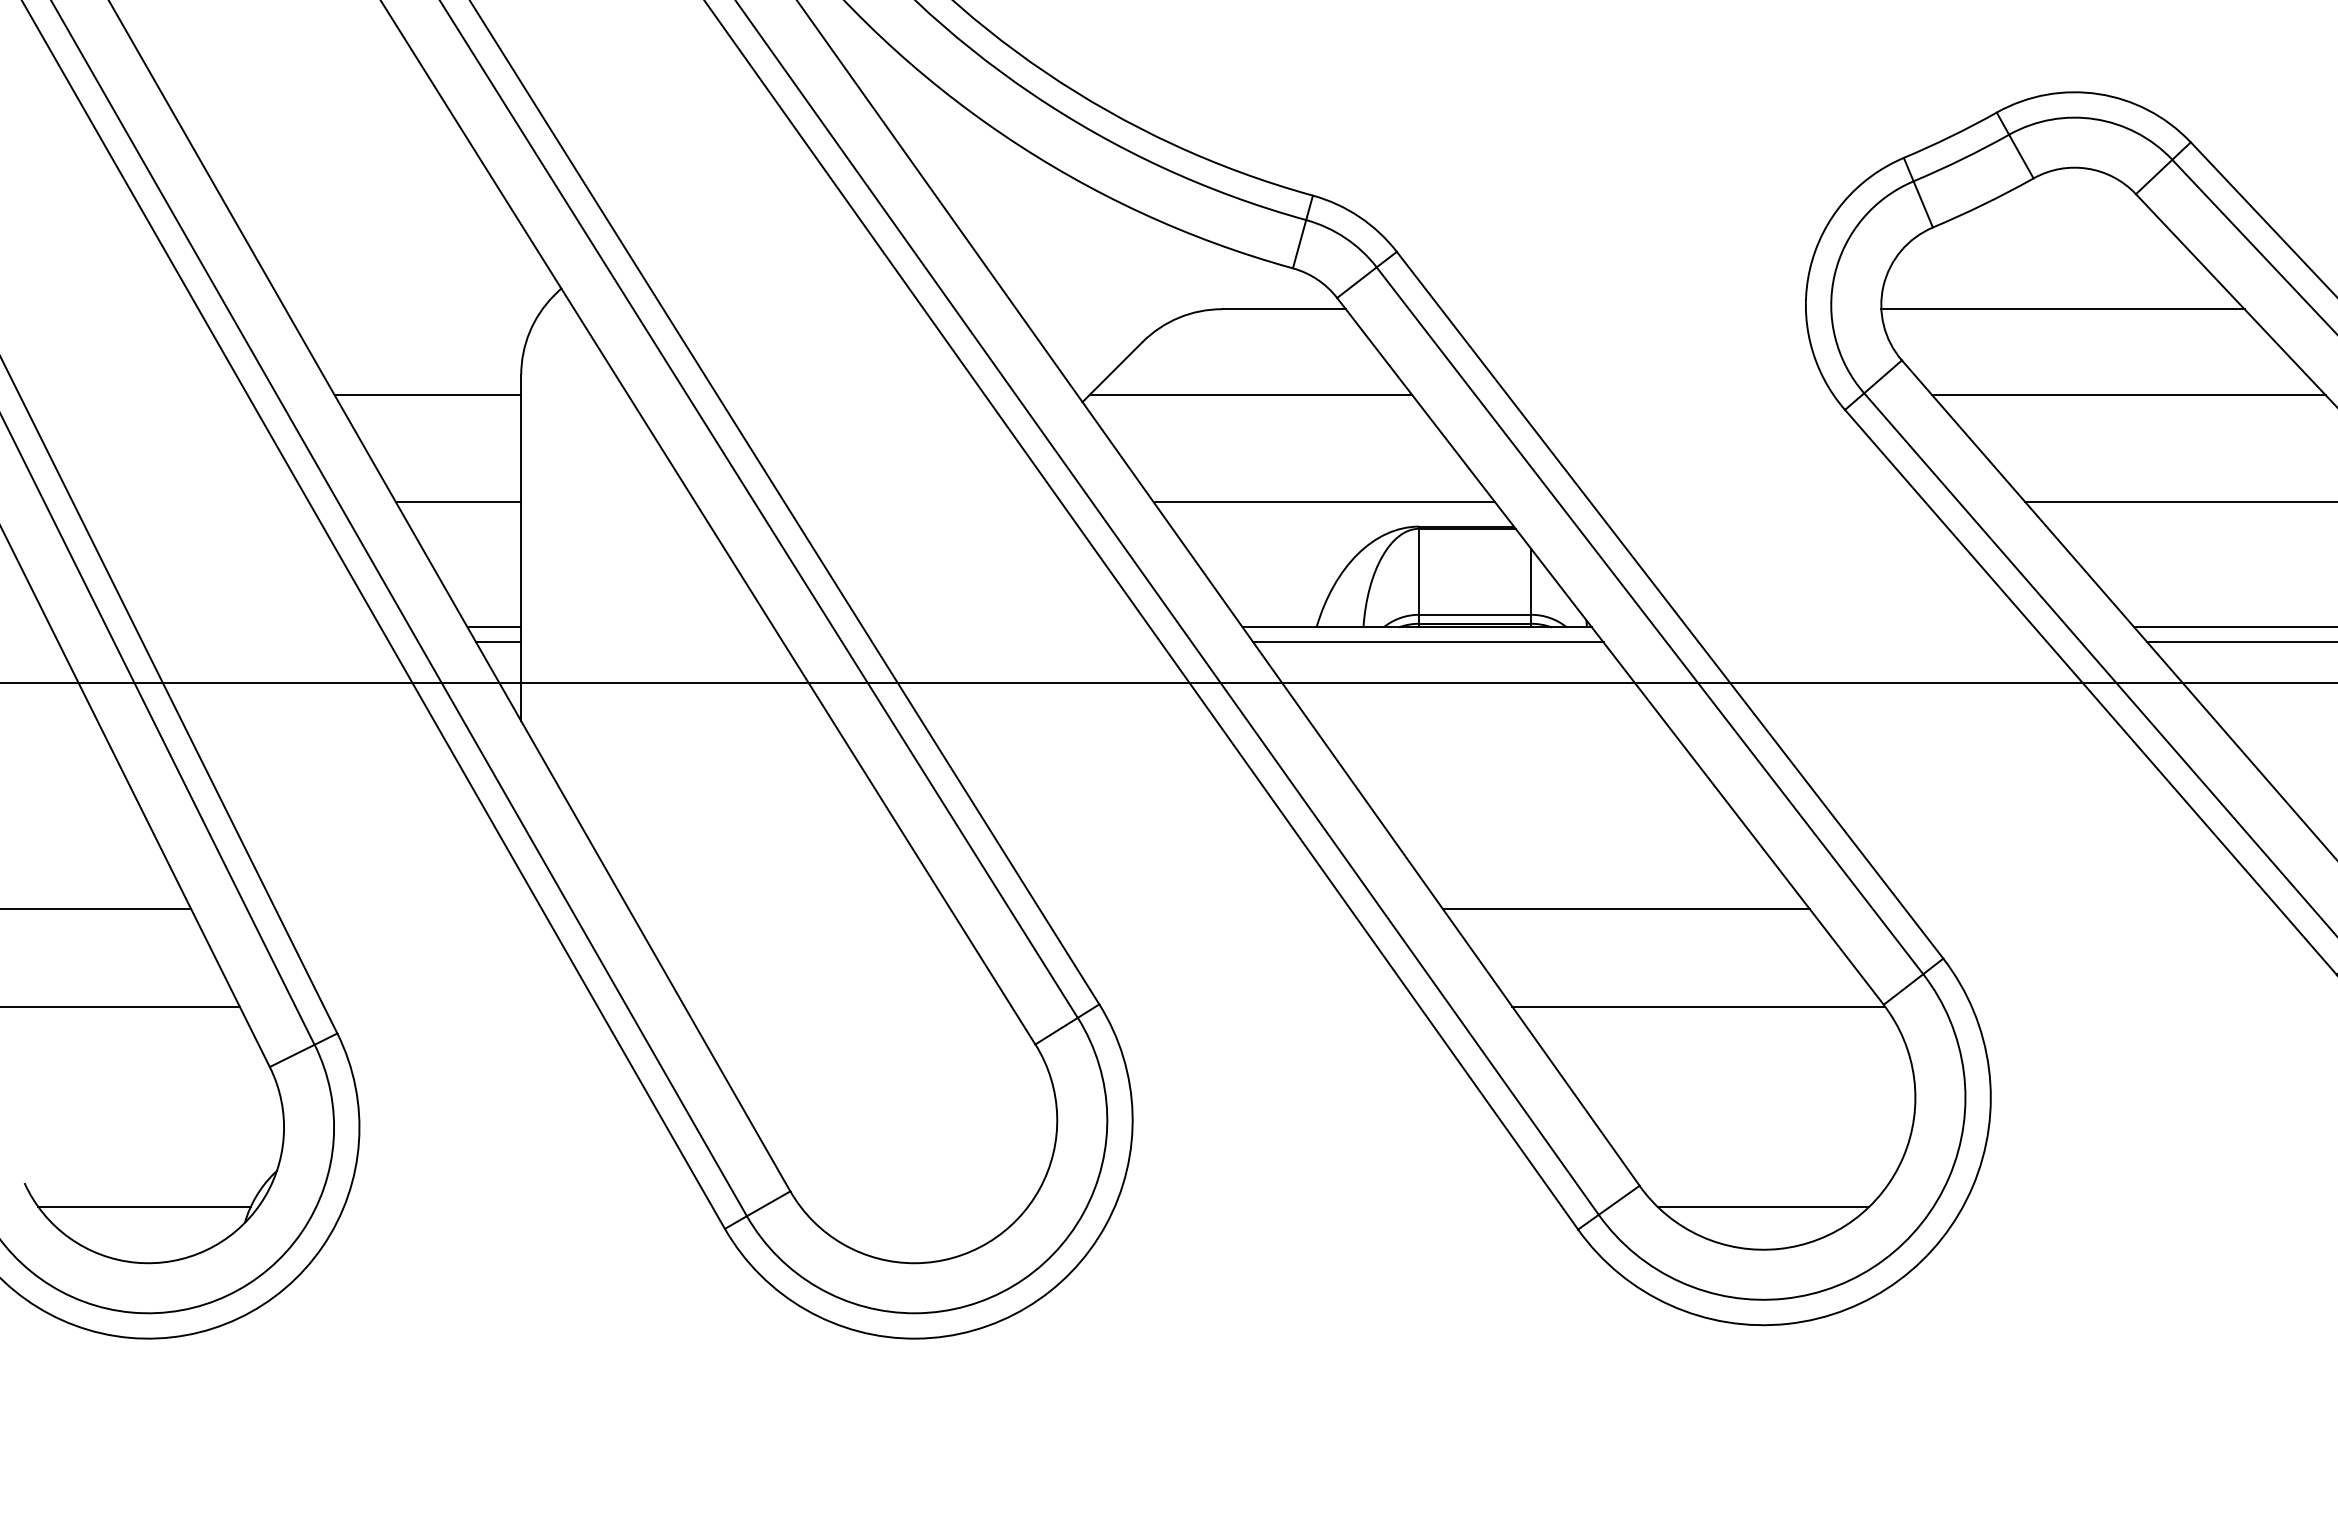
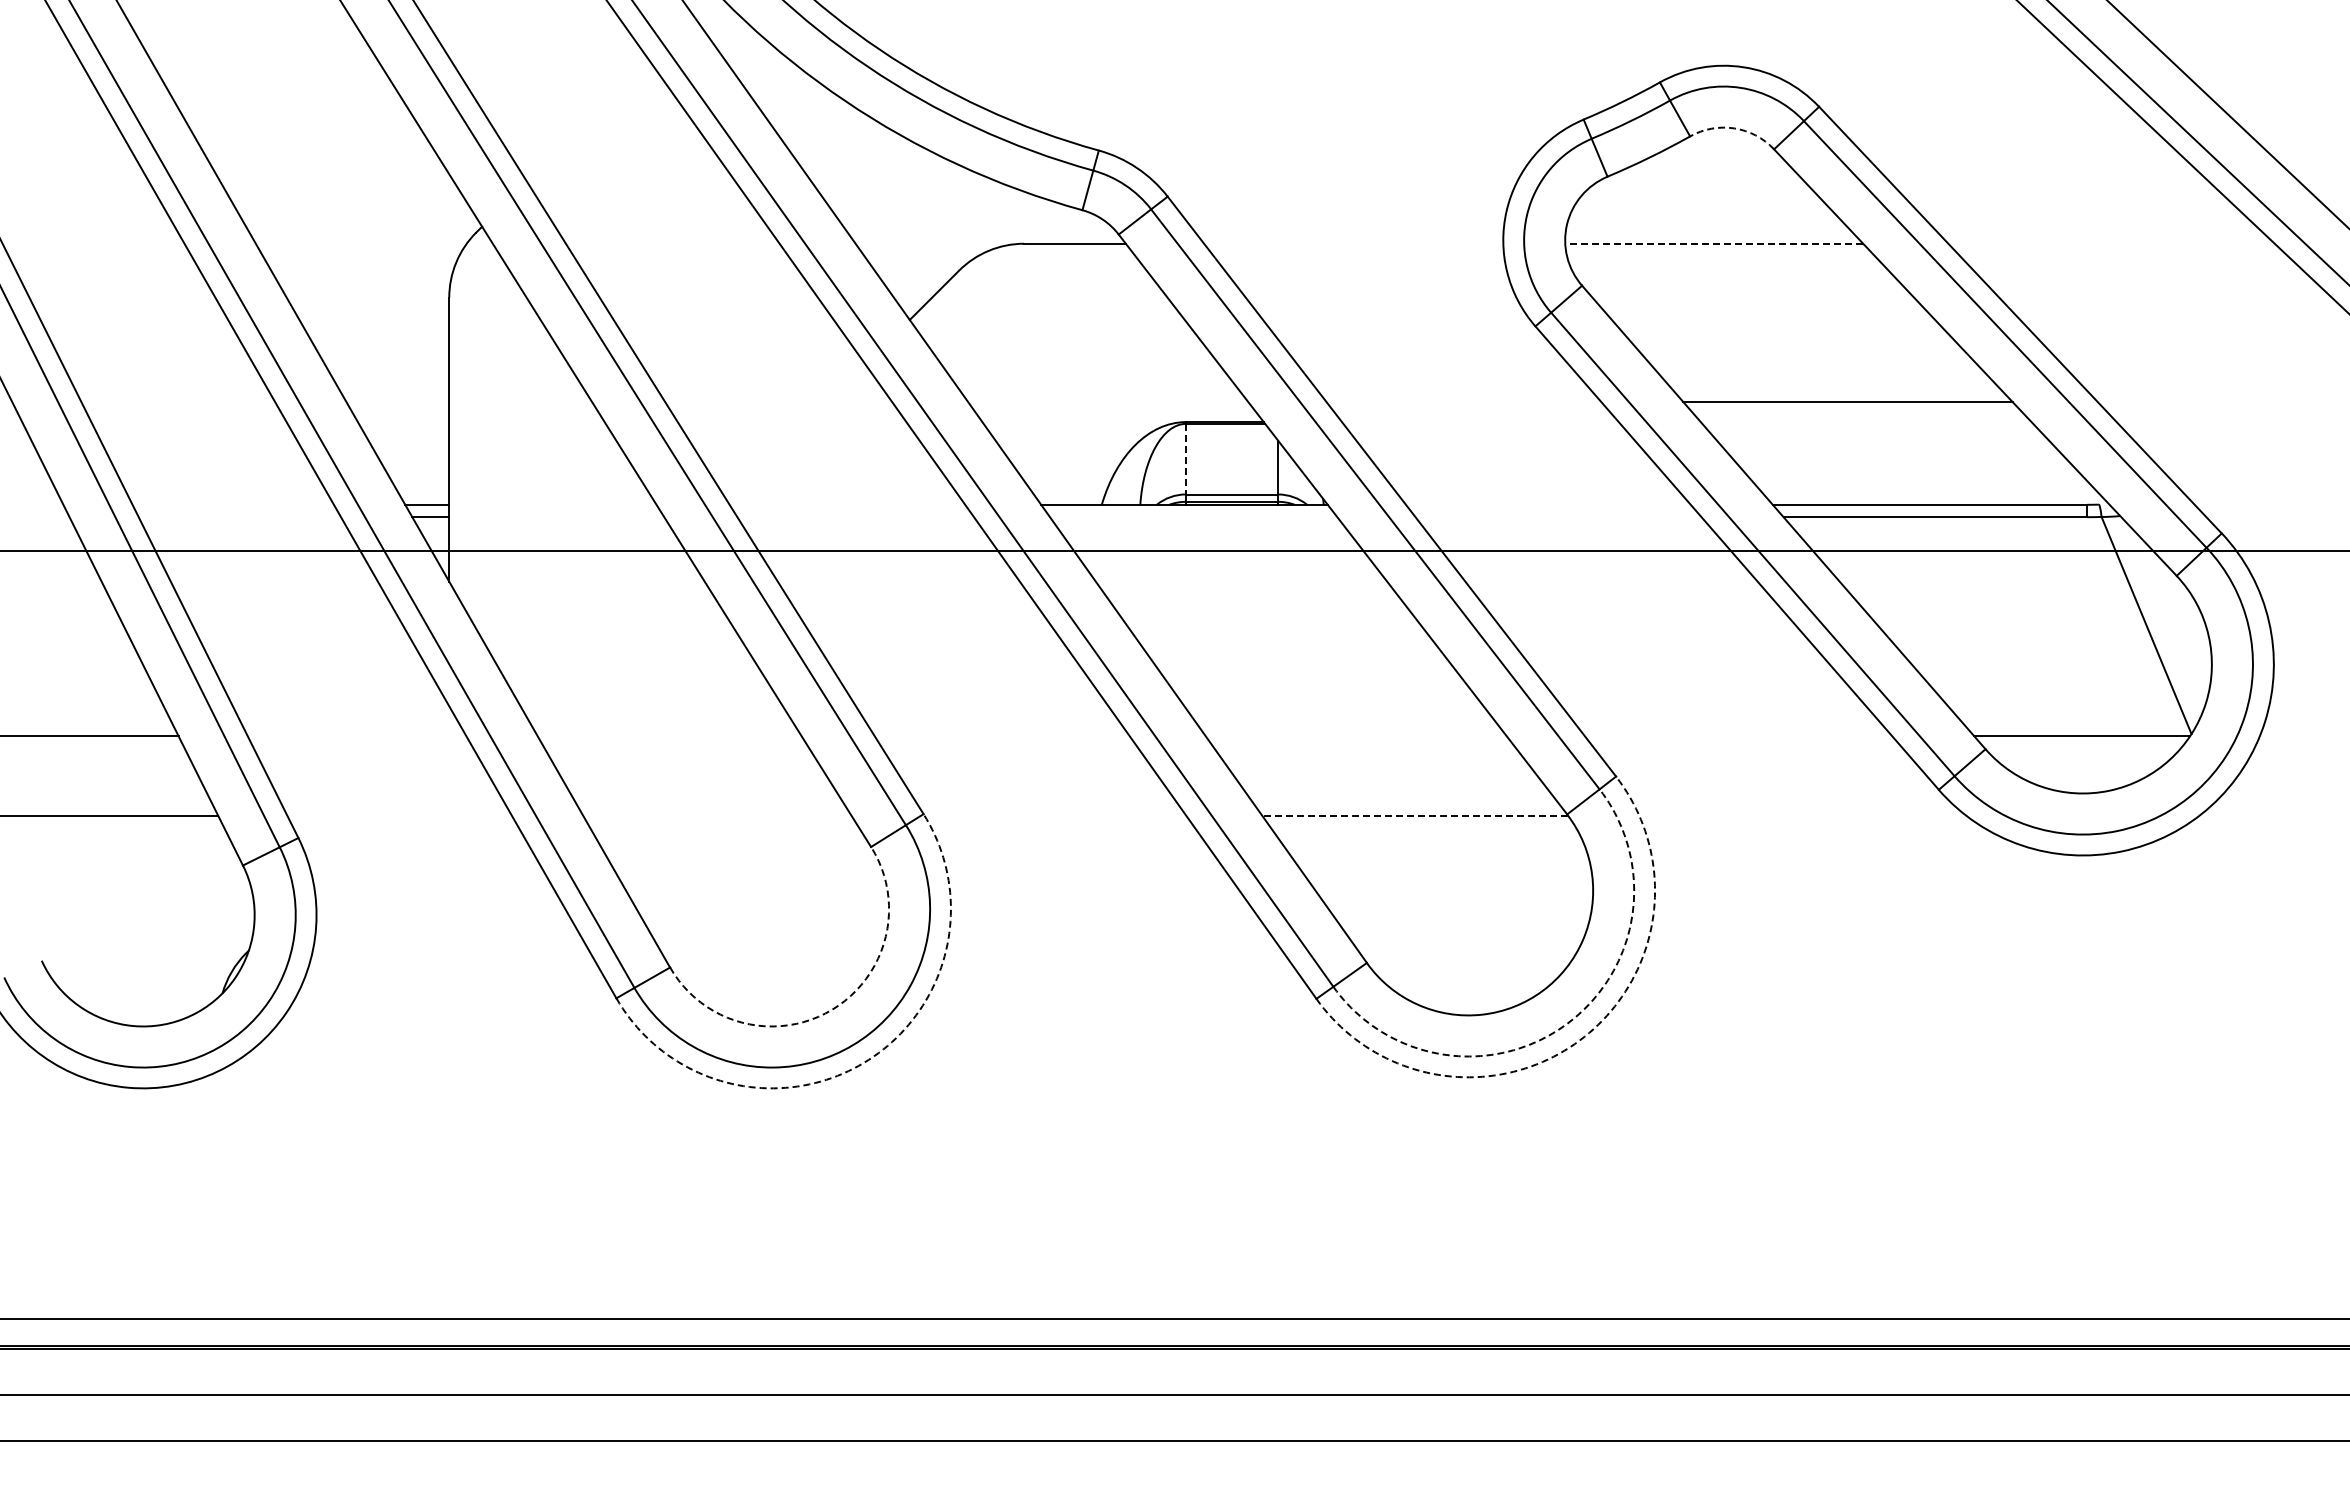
arc: (2087, 168) -> (1734, 128), solid -> dashed
line: (2063, 308) -> (1714, 243), solid -> dashed
line: (427, 395) -> (372, 314), removed
line: (1250, 395) -> (1047, 314), removed
line: (2127, 395) -> (1767, 314), removed
line: (458, 502) -> (397, 402), removed
line: (1324, 502) -> (1108, 402), removed
line: (1418, 572) -> (1185, 459), solid -> dashed
line: (1428, 642) -> (1193, 517), removed
line: (1625, 909) -> (1355, 736), removed
line: (1697, 1006) -> (1414, 815), solid -> dashed
line: (144, 1207) -> (140, 980), removed
line: (1763, 1207) -> (1468, 980), removed
arc: (988, 1242) -> (832, 1009), solid -> dashed
arc: (1884, 1259) -> (1567, 1023), solid -> dashed
arc: (1898, 1280) -> (1579, 1040), solid -> dashed
arc: (1026, 1307) -> (863, 1062), solid -> dashed

